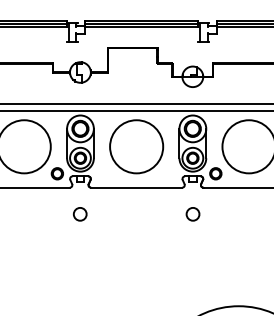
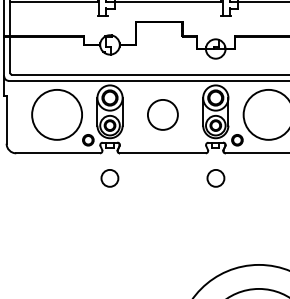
circle: (136, 146) -> (162, 114), size x0.6
circle: (79, 214) -> (109, 178), size x1.4
circle: (192, 214) -> (215, 178), size x1.4

